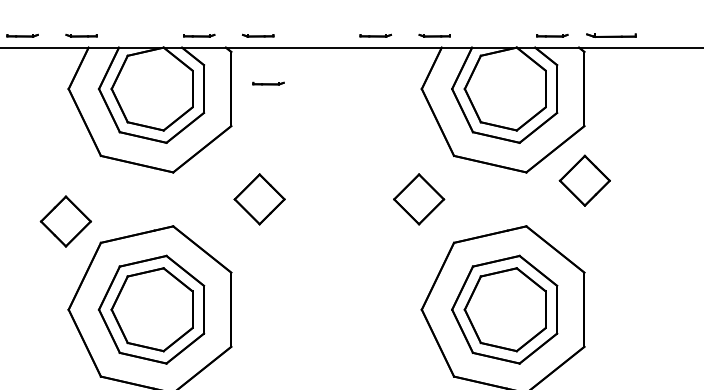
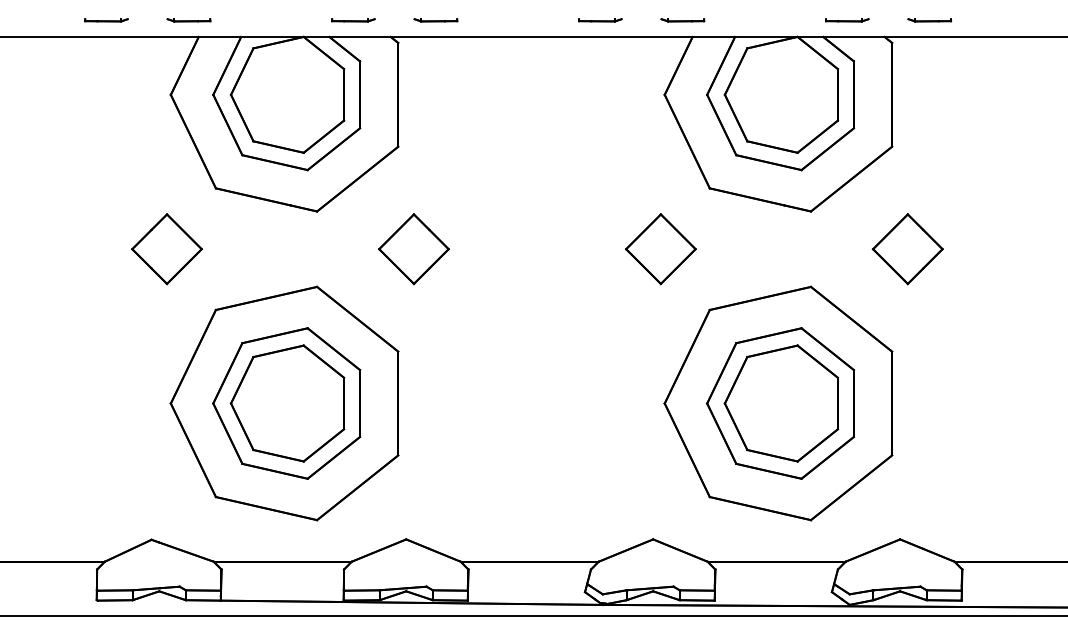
part: (611, 35) -> (929, 20), size x0.62
part: (268, 83) -> (450, 87), removed
part: (584, 181) -> (907, 249), moved
part: (259, 199) -> (413, 249), moved
part: (65, 221) -> (166, 249), moved

